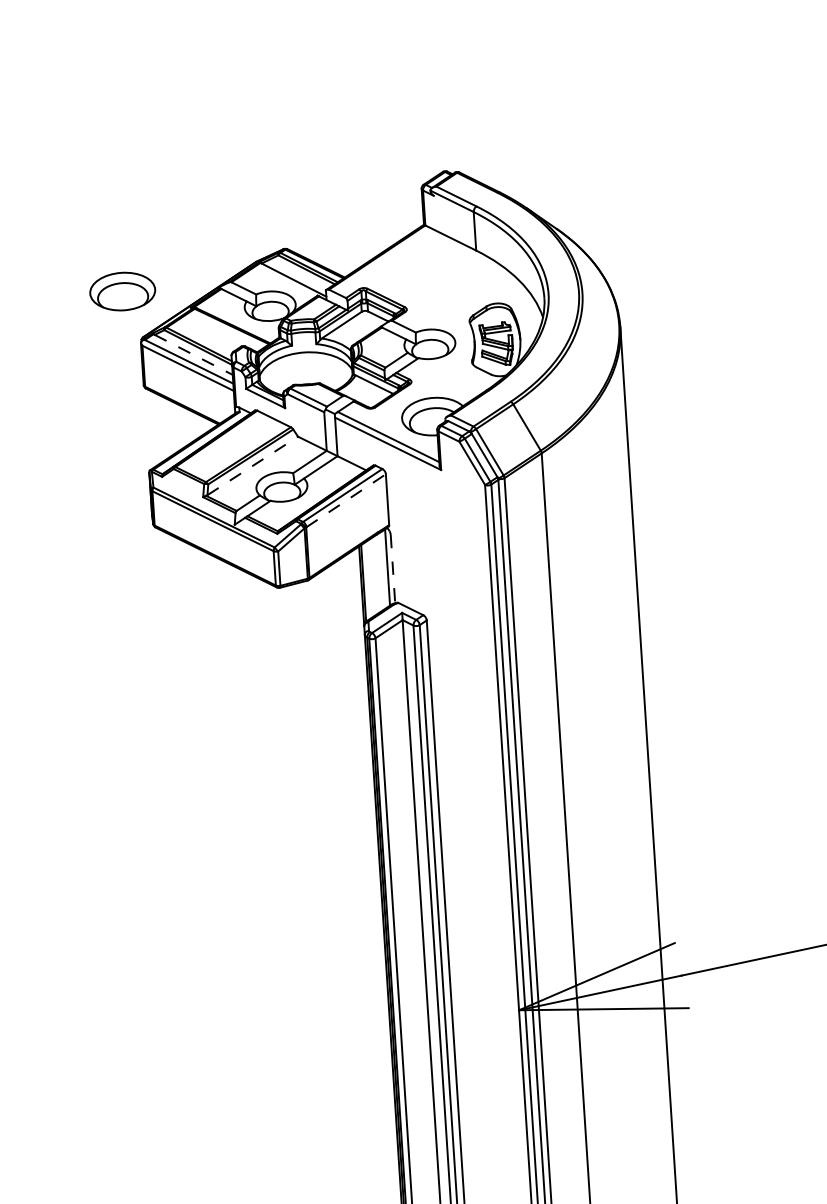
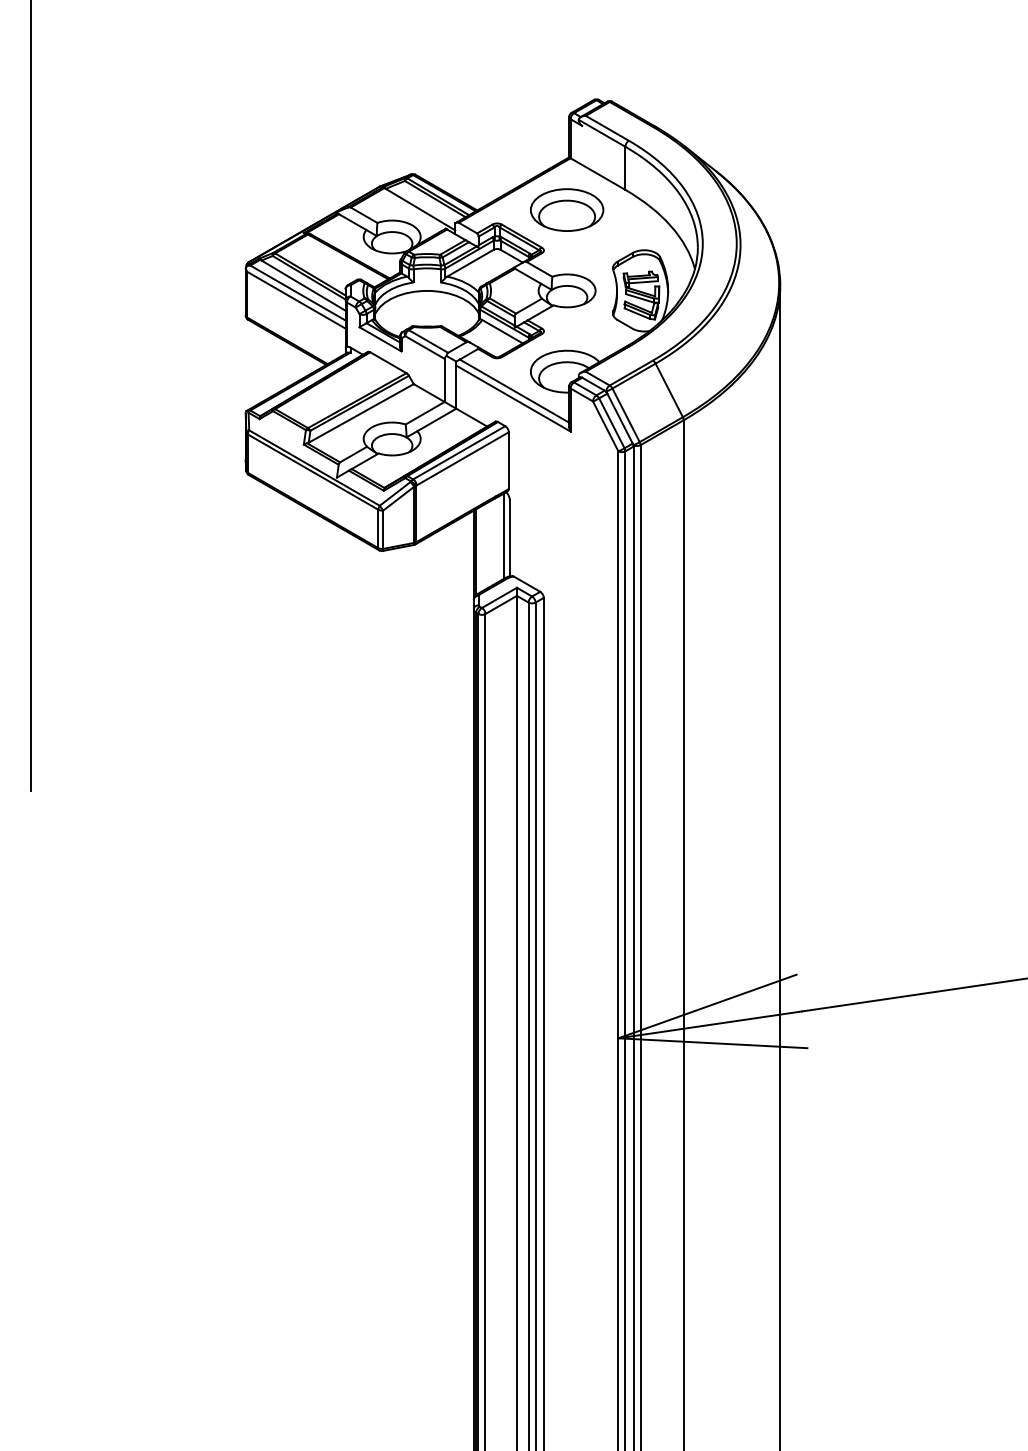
part: (123, 291) -> (567, 209), moved
line: (193, 354) -> (303, 285), dashed -> solid
line: (252, 465) -> (361, 413), dashed -> solid
line: (346, 500) -> (463, 458), dashed -> solid
line: (392, 569) -> (509, 538), dashed -> solid

